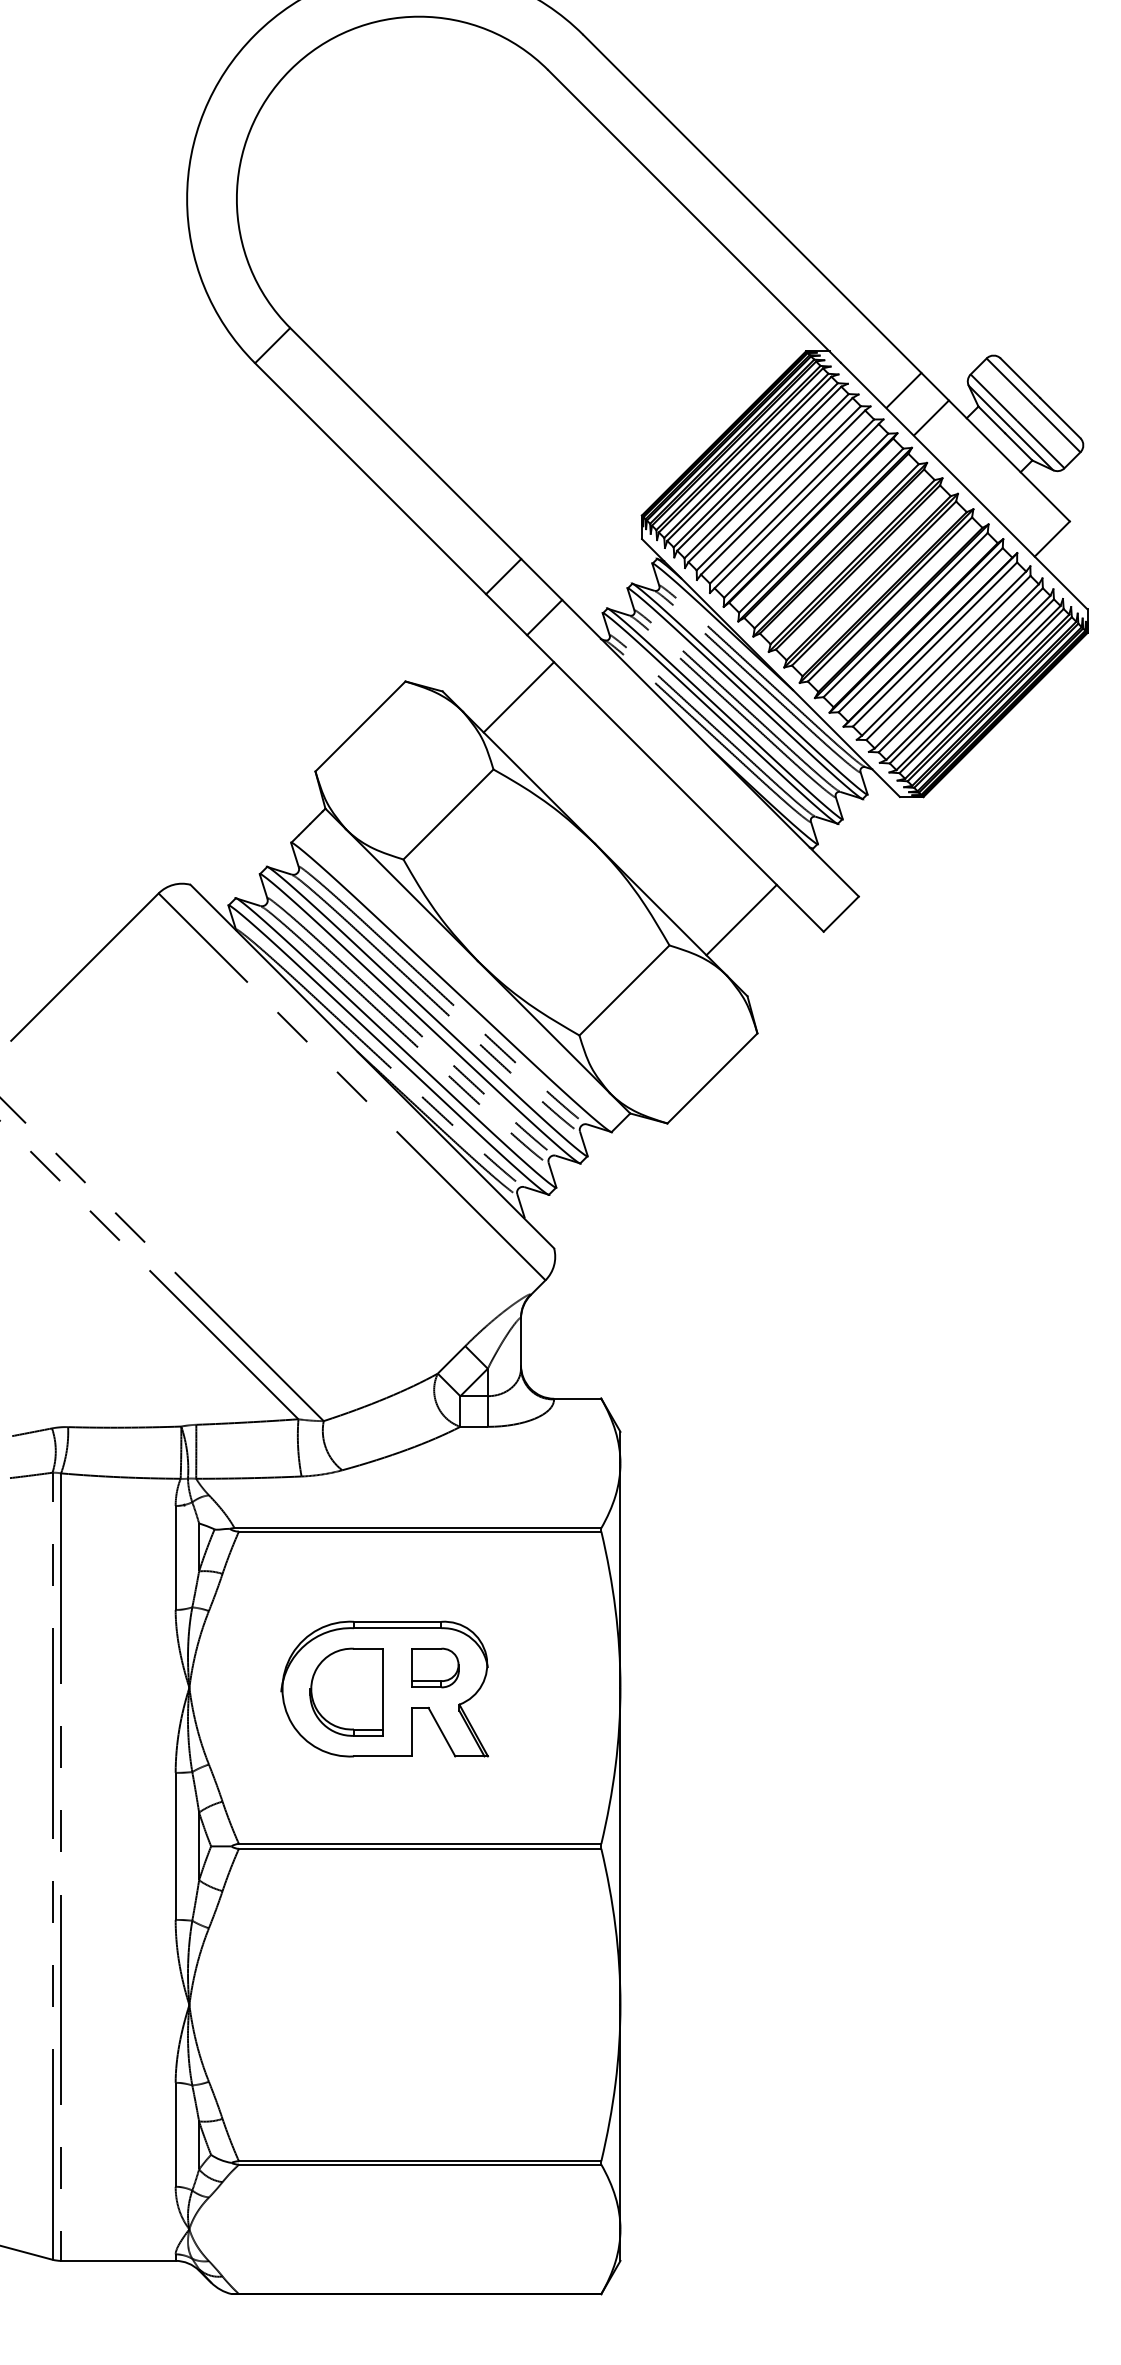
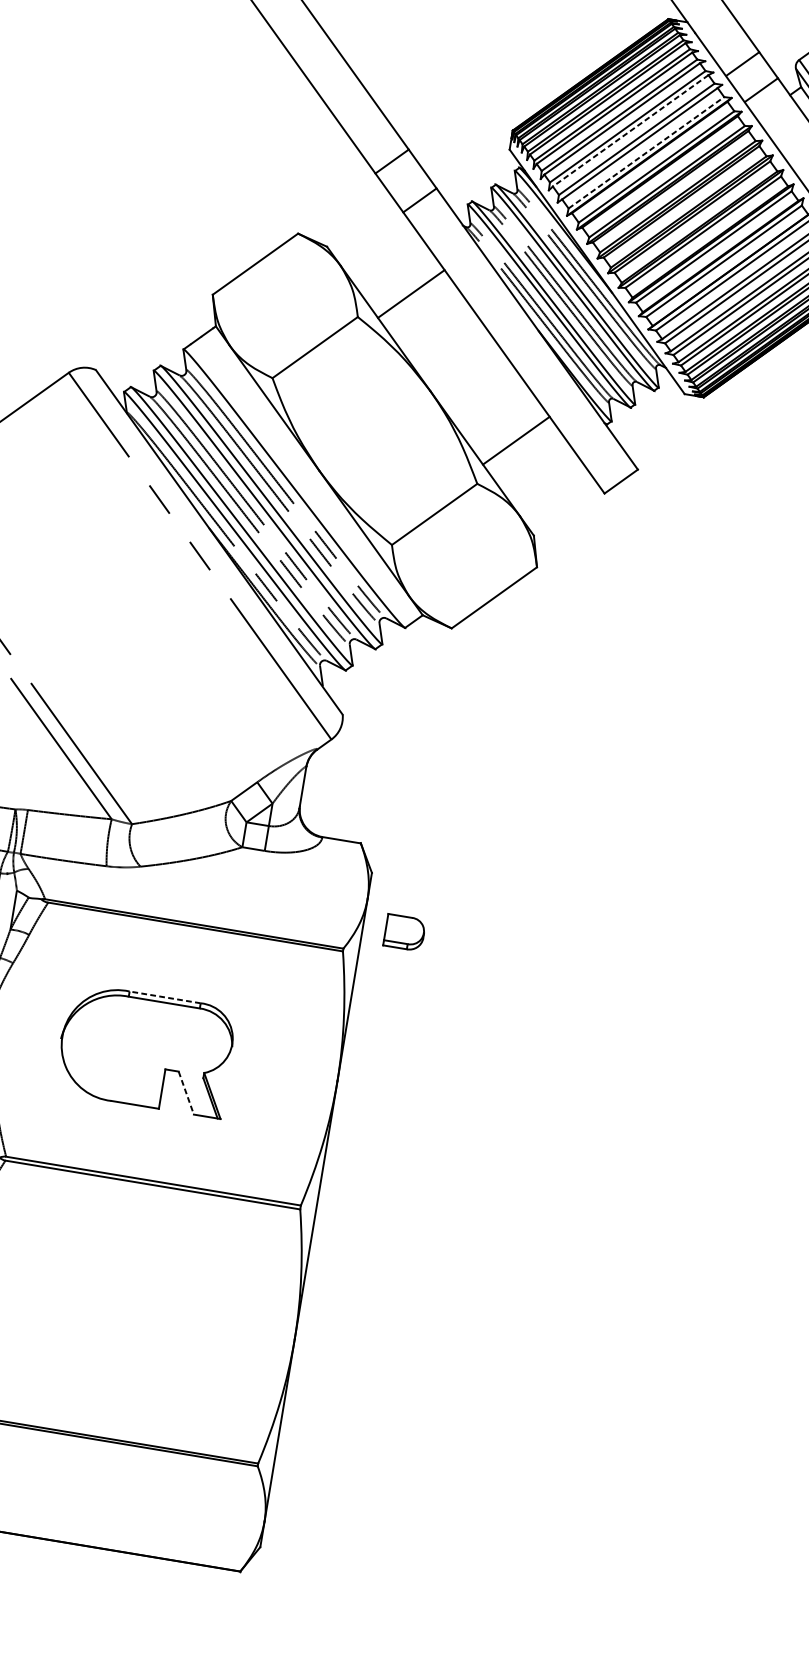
line: (782, 492) -> (630, 130), solid -> dashed
line: (806, 515) -> (646, 152), solid -> dashed
line: (518, 697) -> (410, 294), moved
line: (741, 919) -> (516, 440), moved
line: (397, 1621) -> (165, 997), solid -> dashed
part: (435, 1667) -> (404, 932), moved
part: (346, 1691) -> (114, 1047), removed
line: (441, 1732) -> (185, 1093), solid -> dashed

